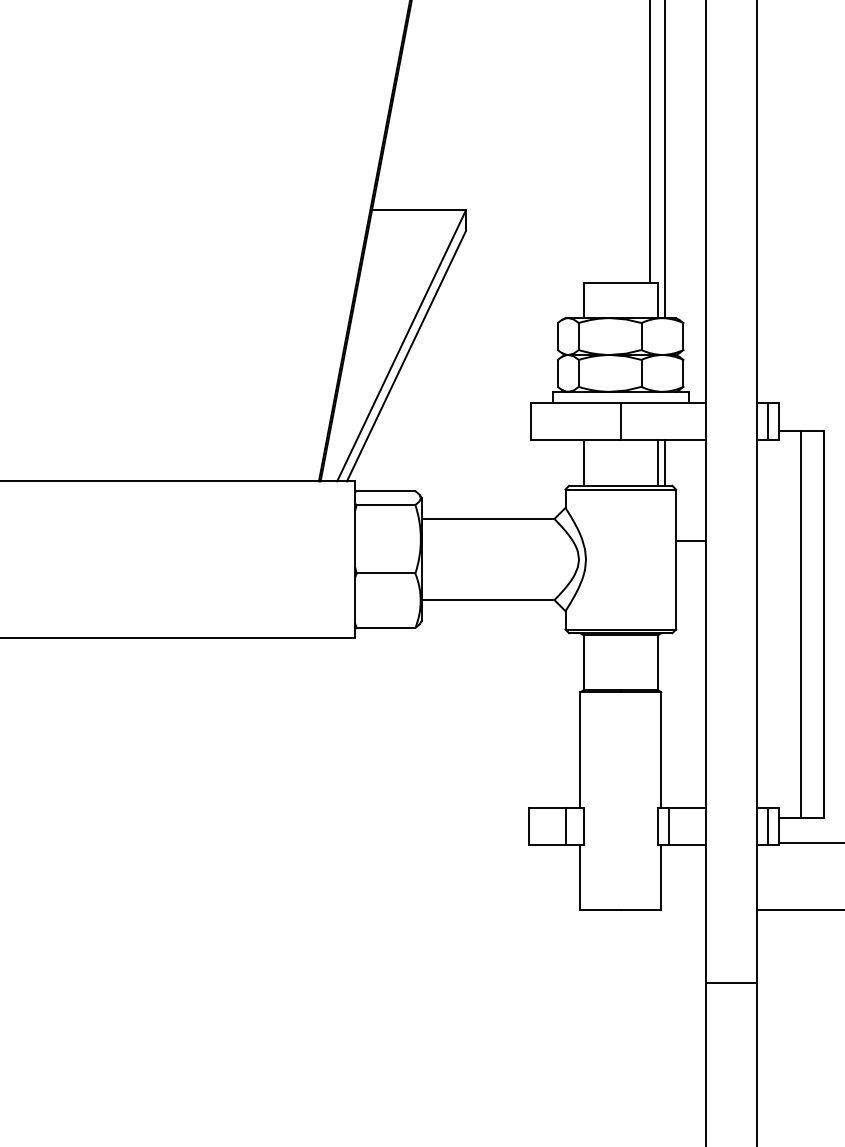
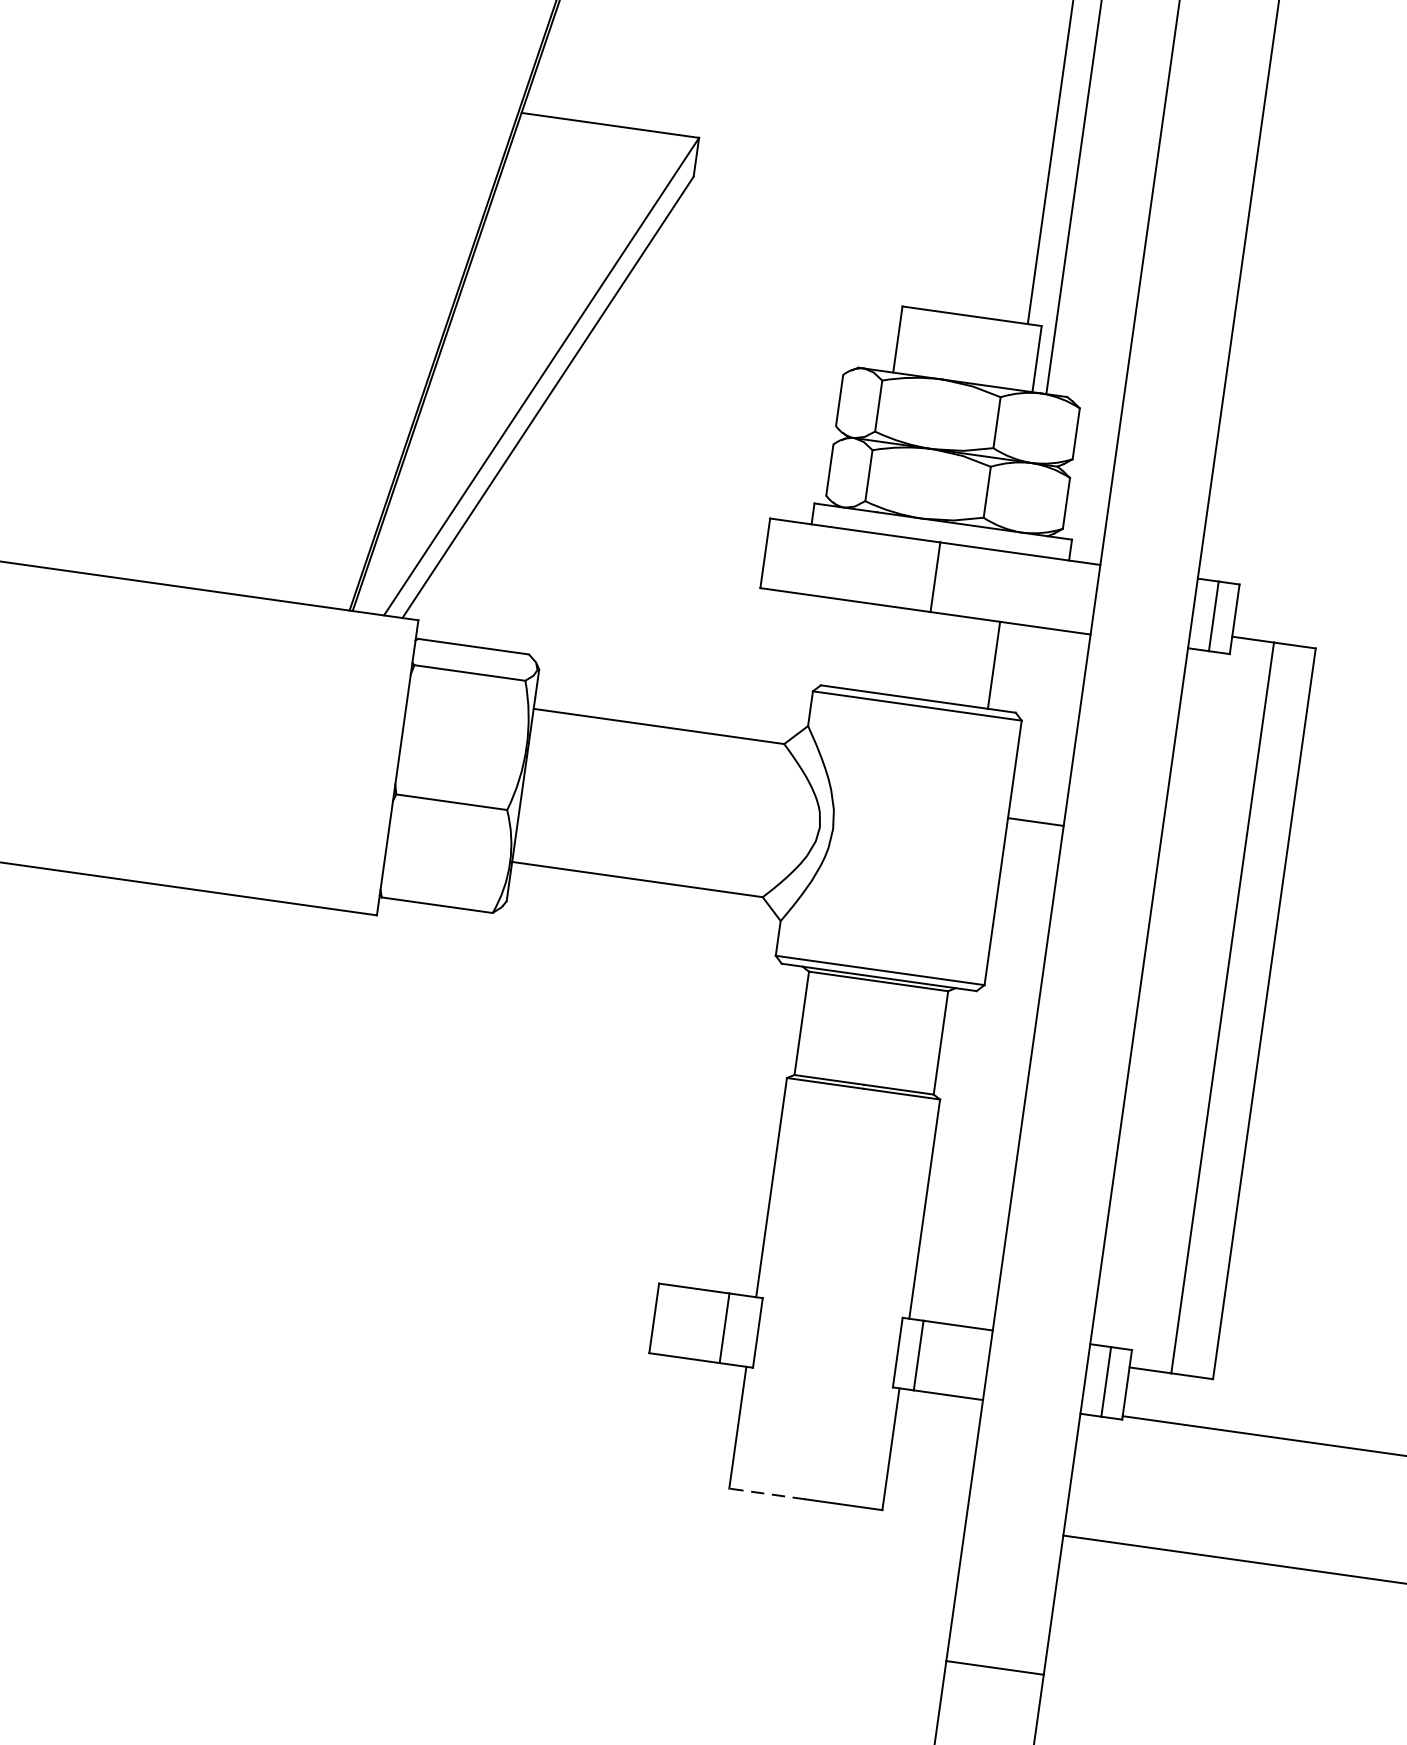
line: (583, 462) -> (854, 645), removed
line: (665, 462) -> (1008, 666), removed
line: (600, 909) -> (767, 1493), solid -> dashed

